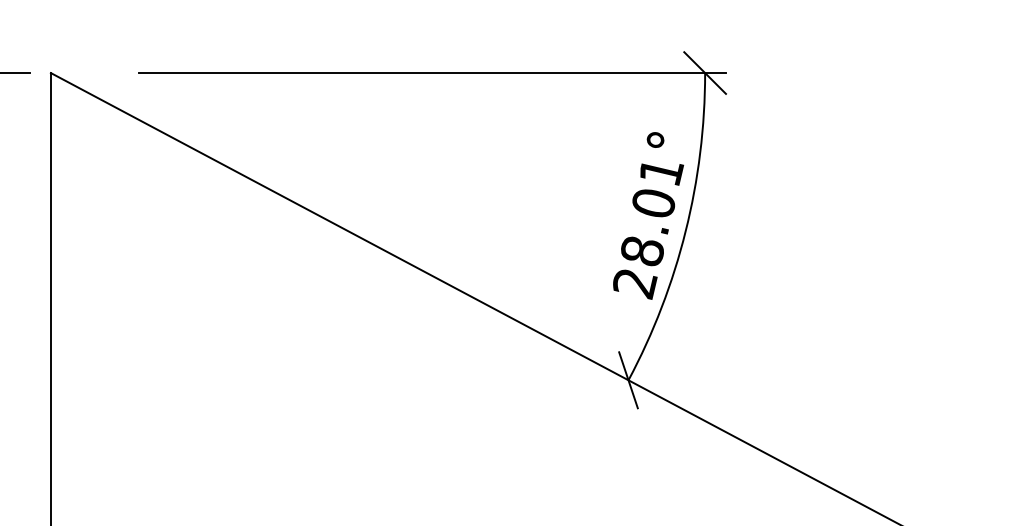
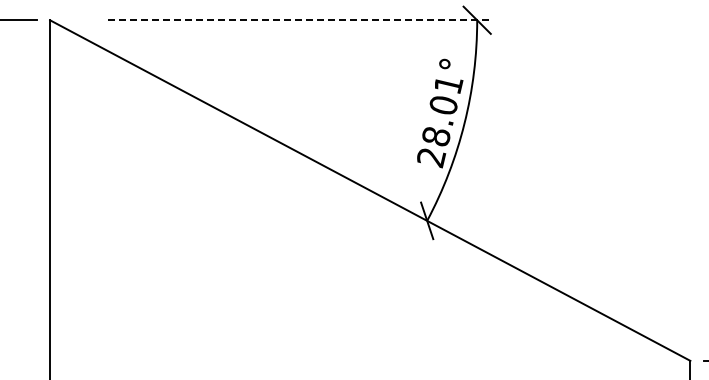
line: (432, 73) -> (299, 20), solid -> dashed

